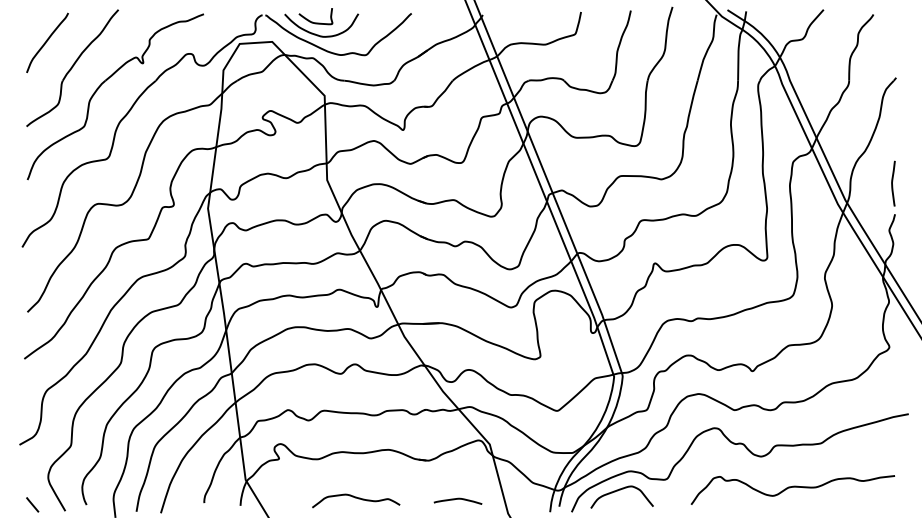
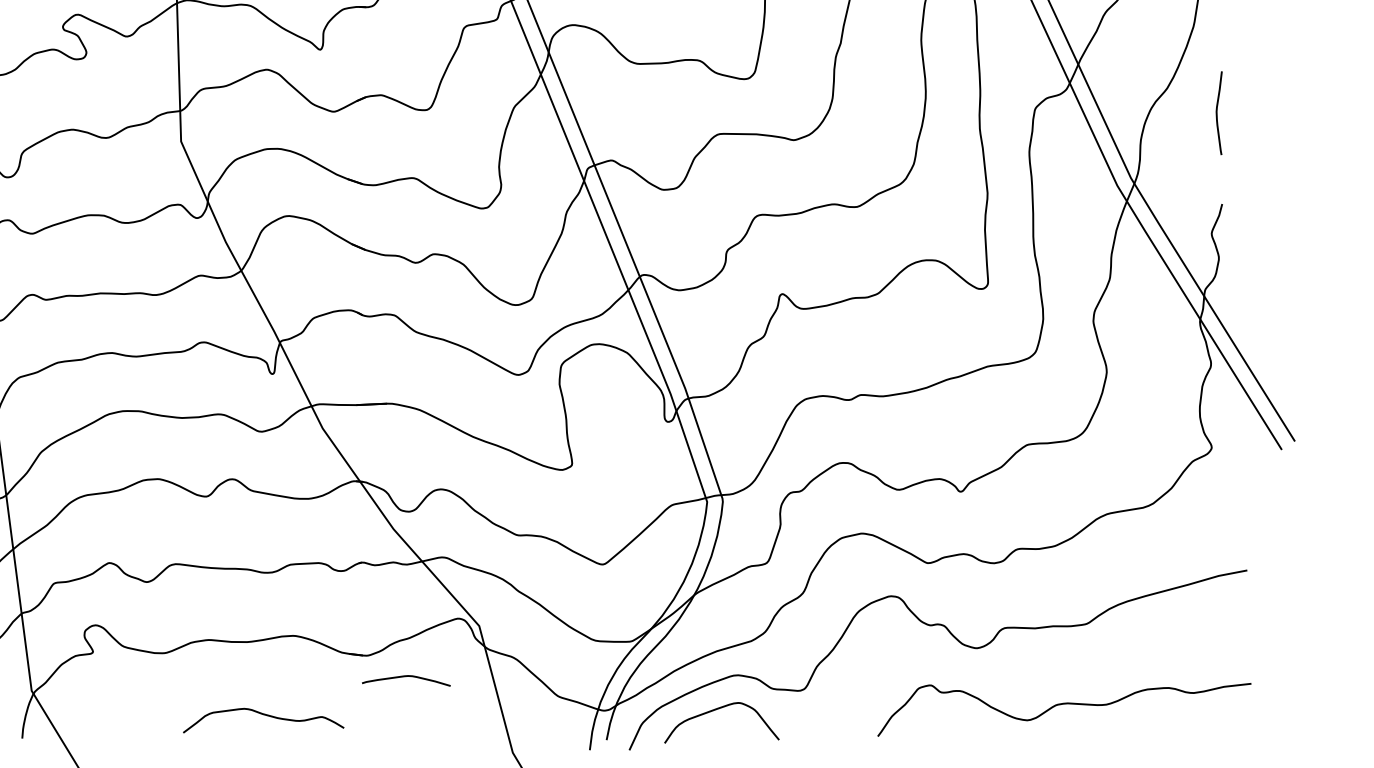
curve: (892, 183) -> (1217, 112), moved
curve: (792, 487) -> (1063, 704), moved
curve: (356, 498) -> (264, 715), moved
curve: (457, 499) -> (405, 677), moved

